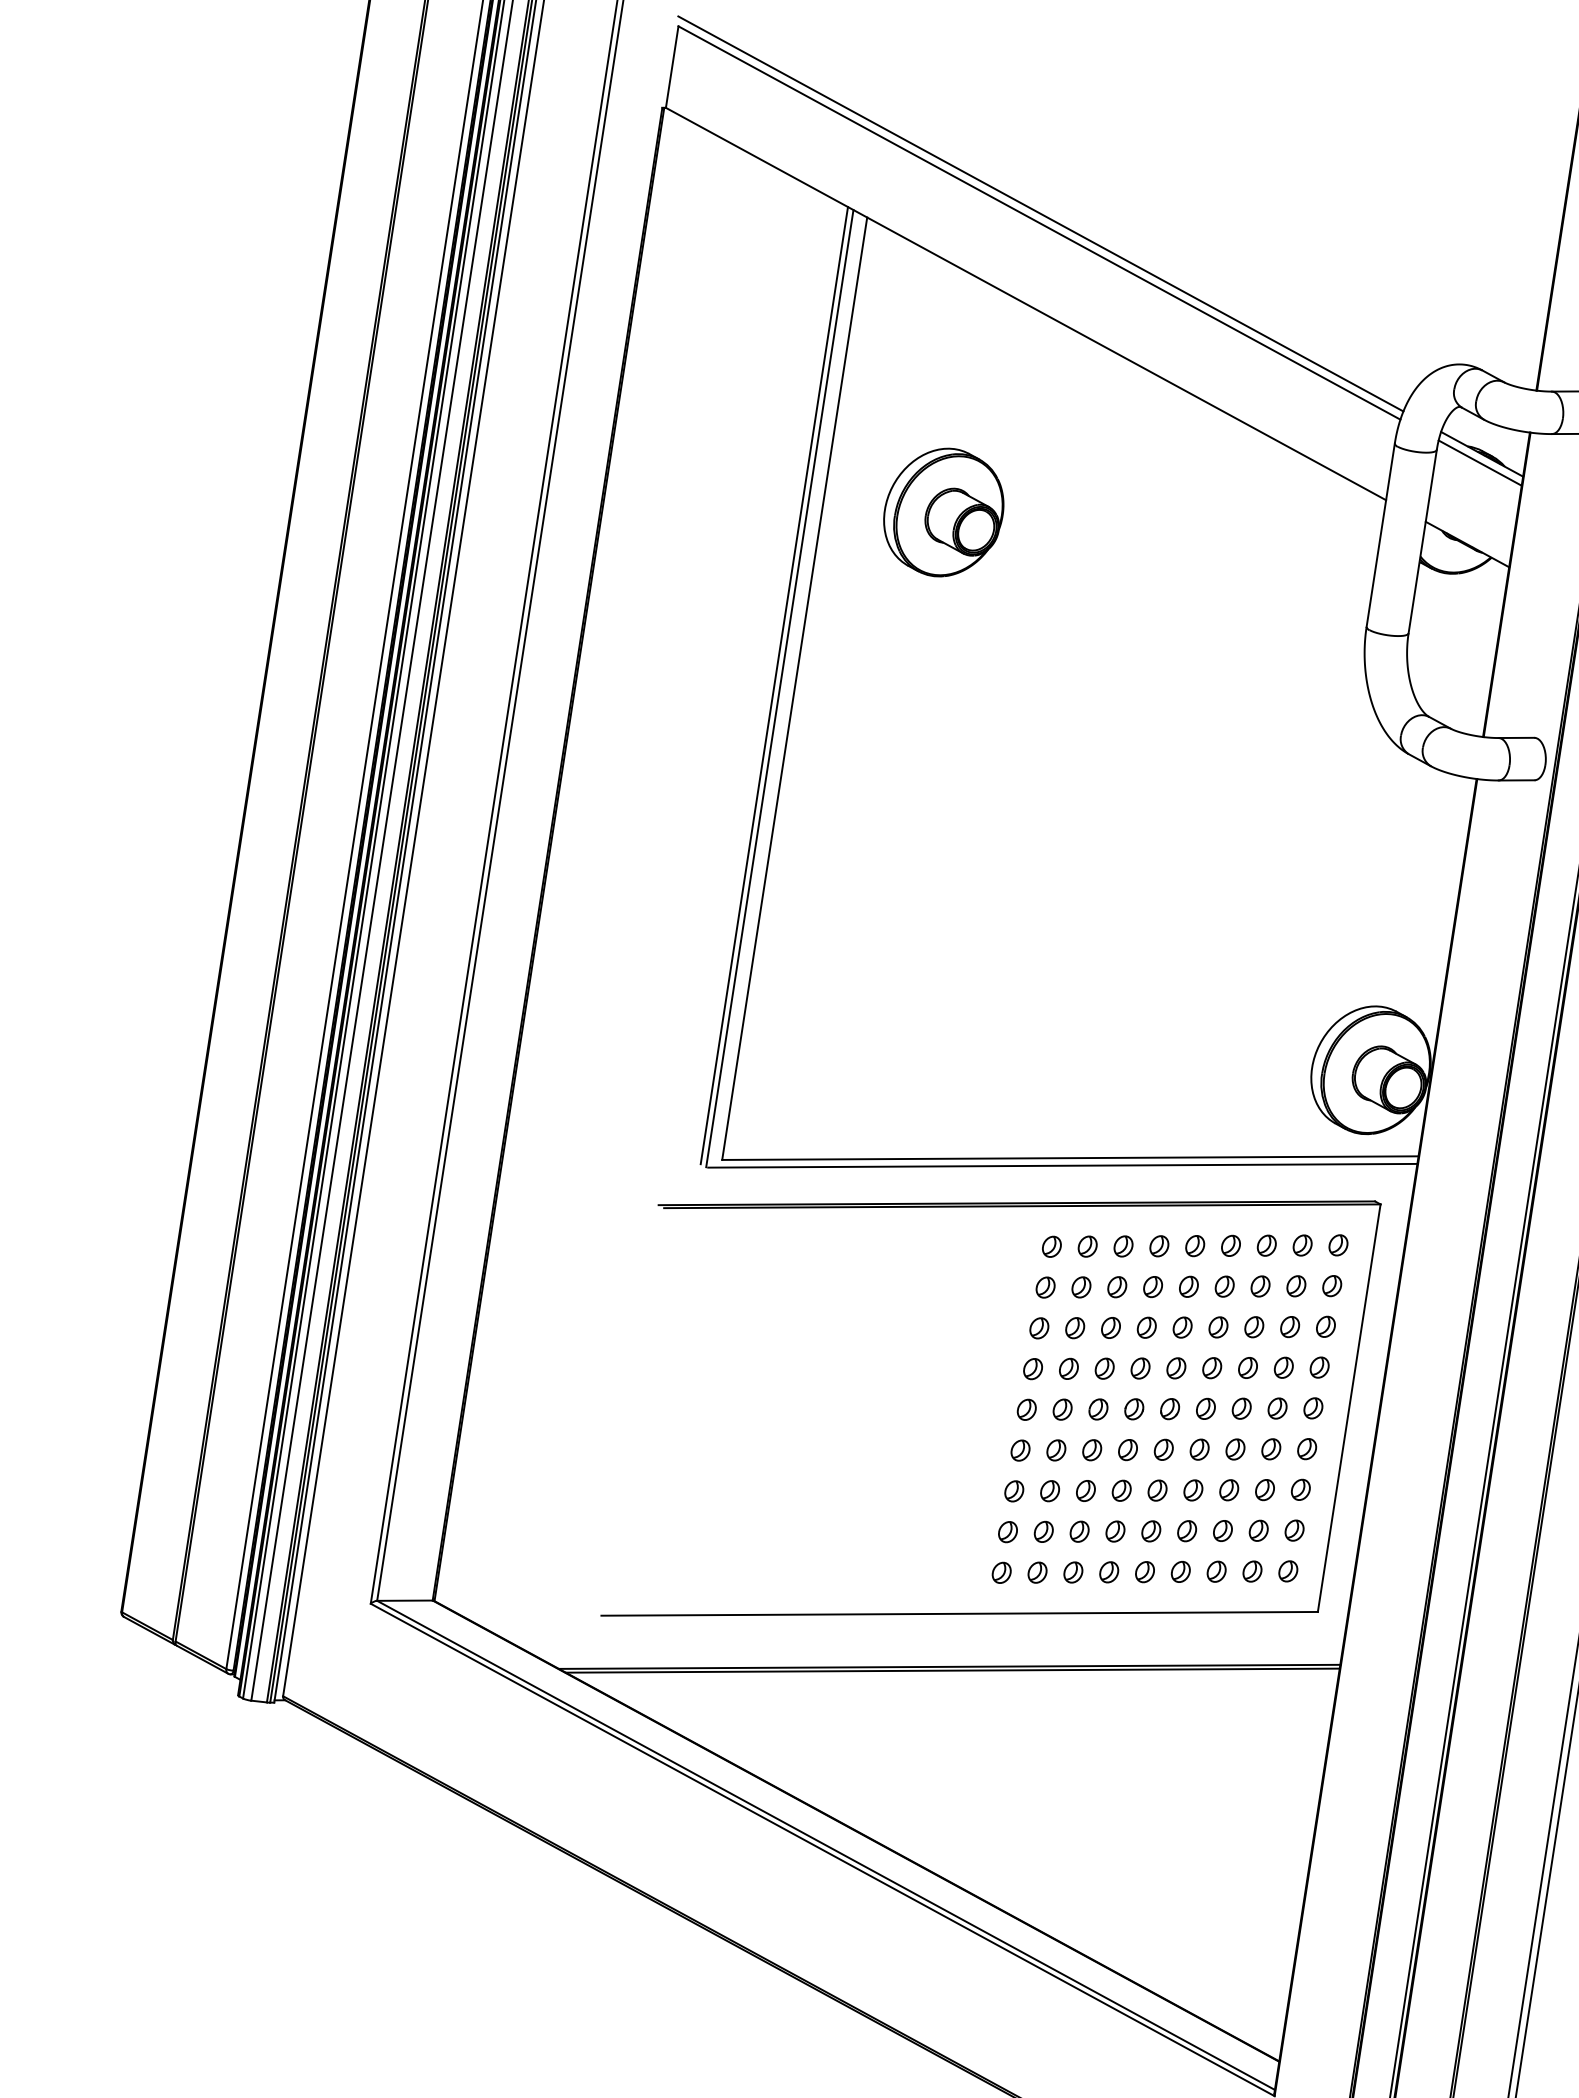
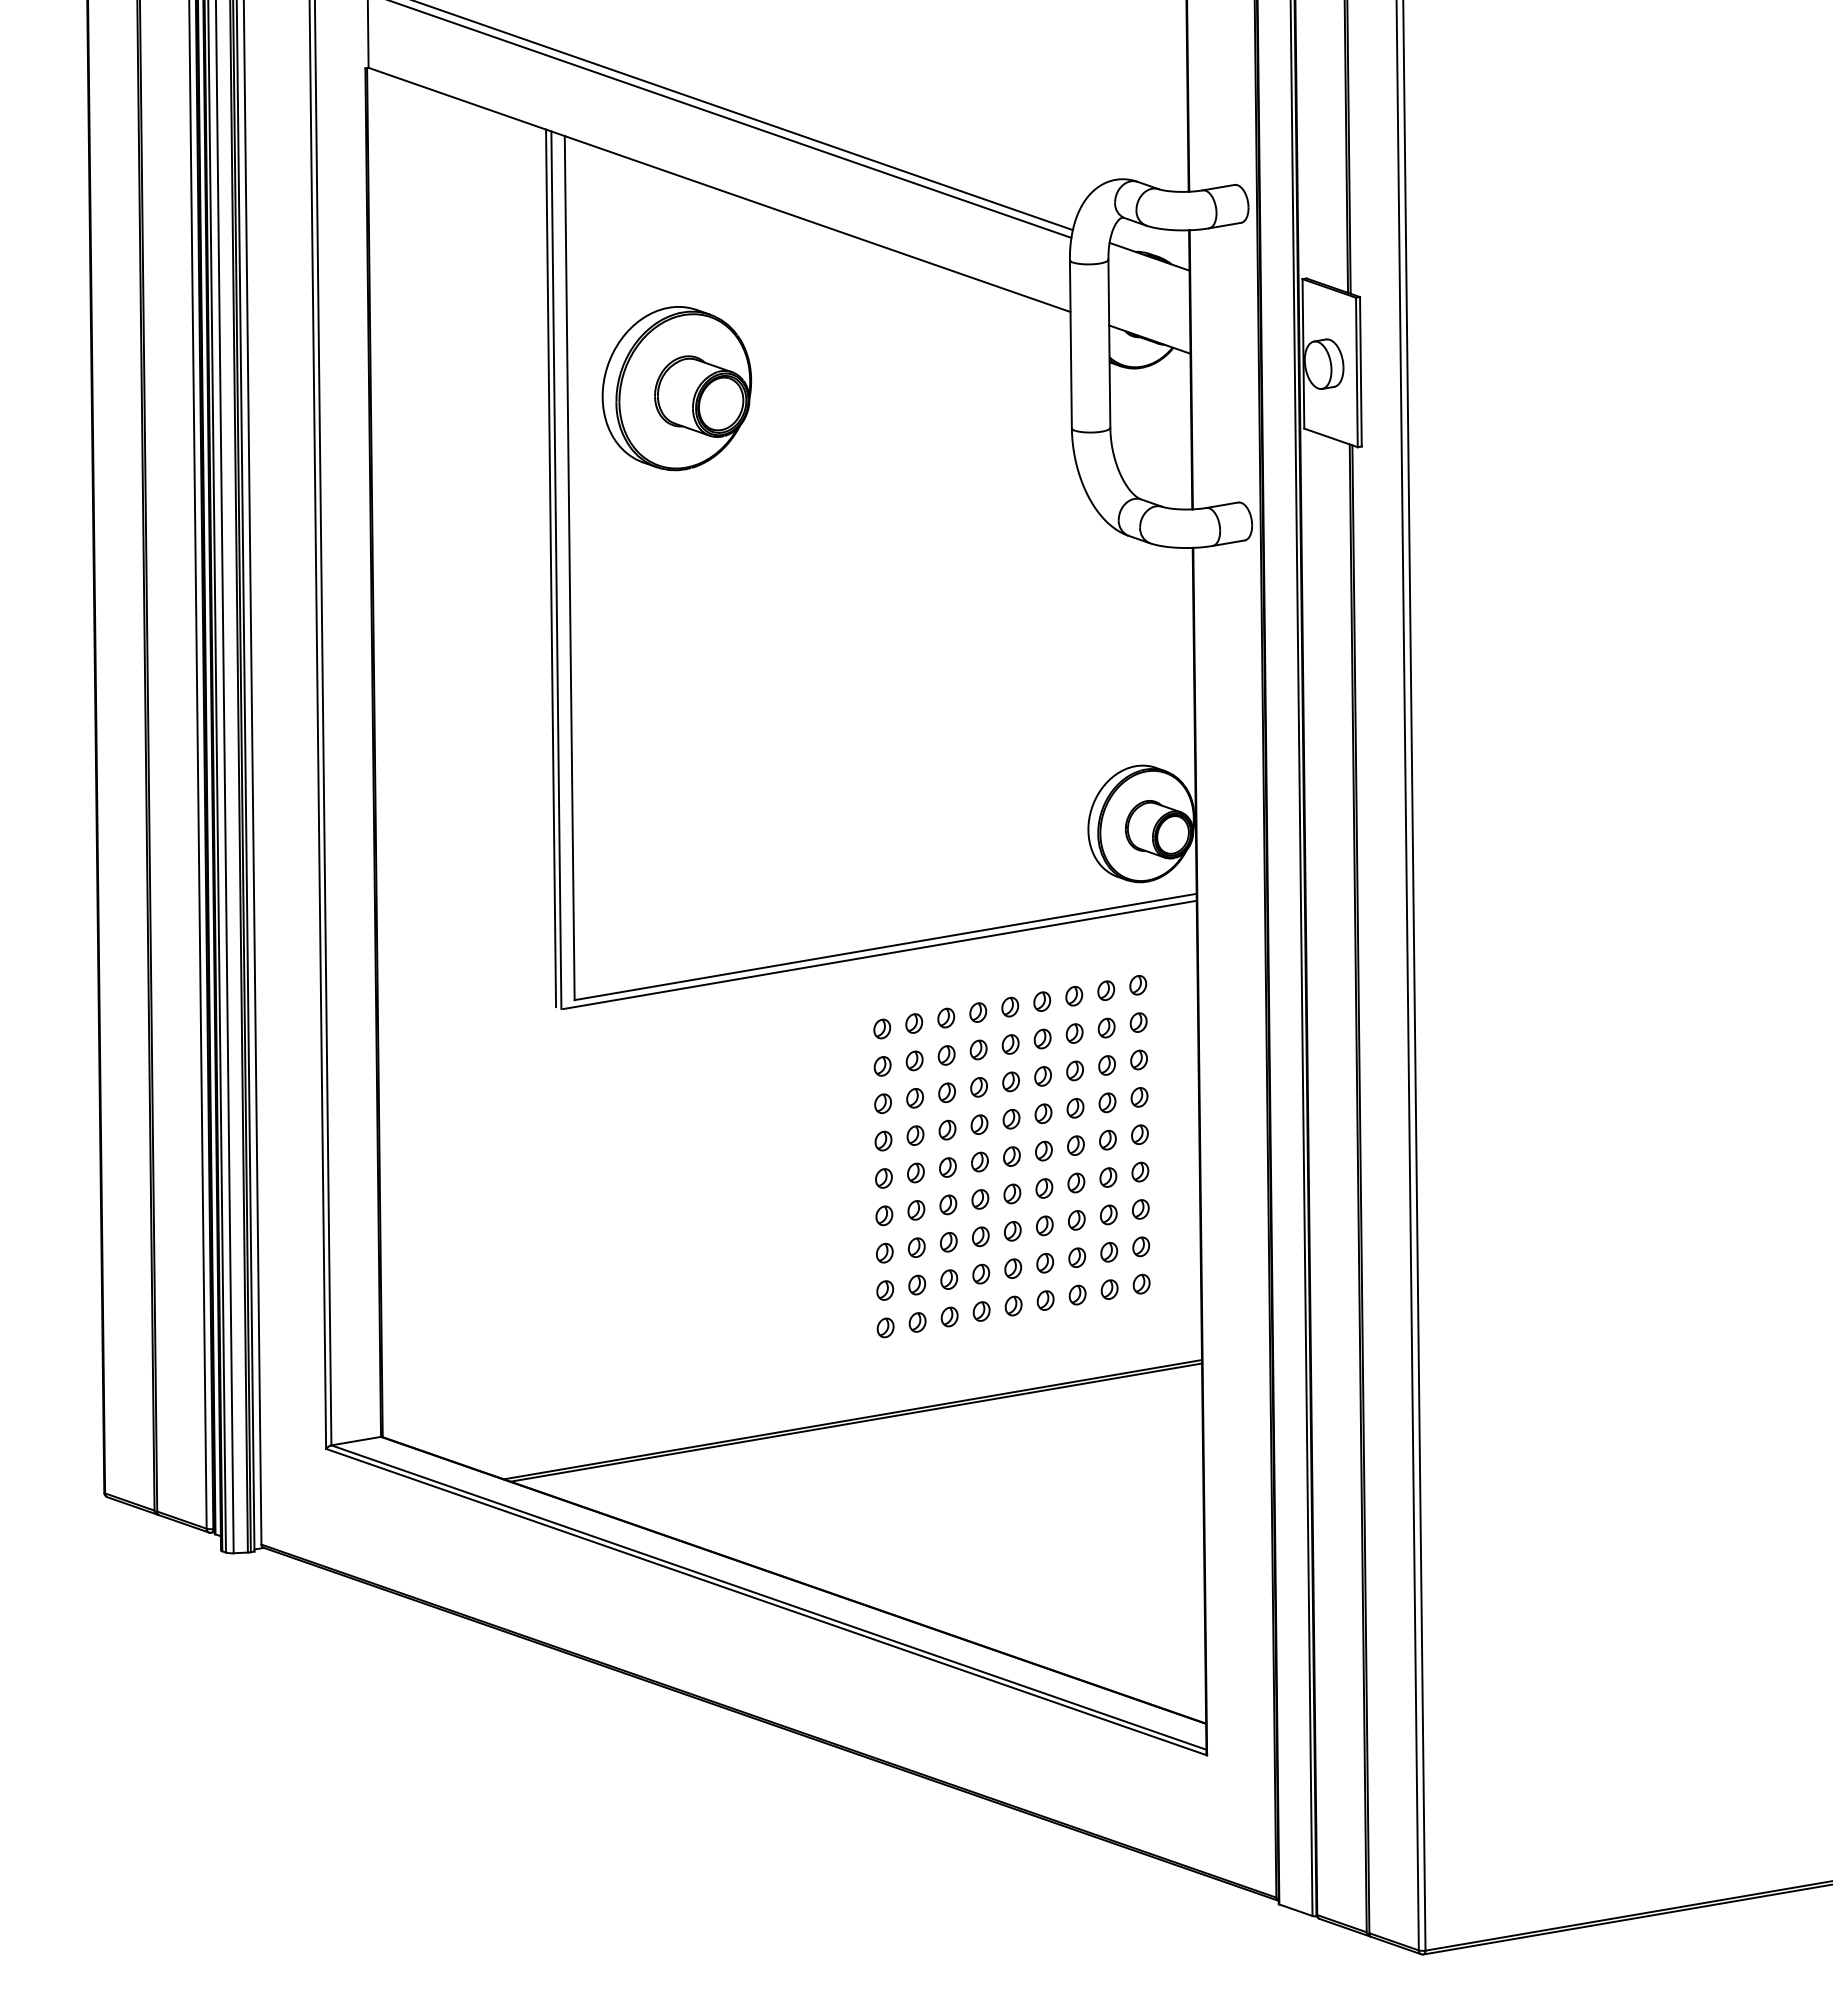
line: (1479, 462) -> (1148, 264), removed
part: (943, 512) -> (676, 388), size x1.4
part: (982, 1207) -> (814, 1004), removed

